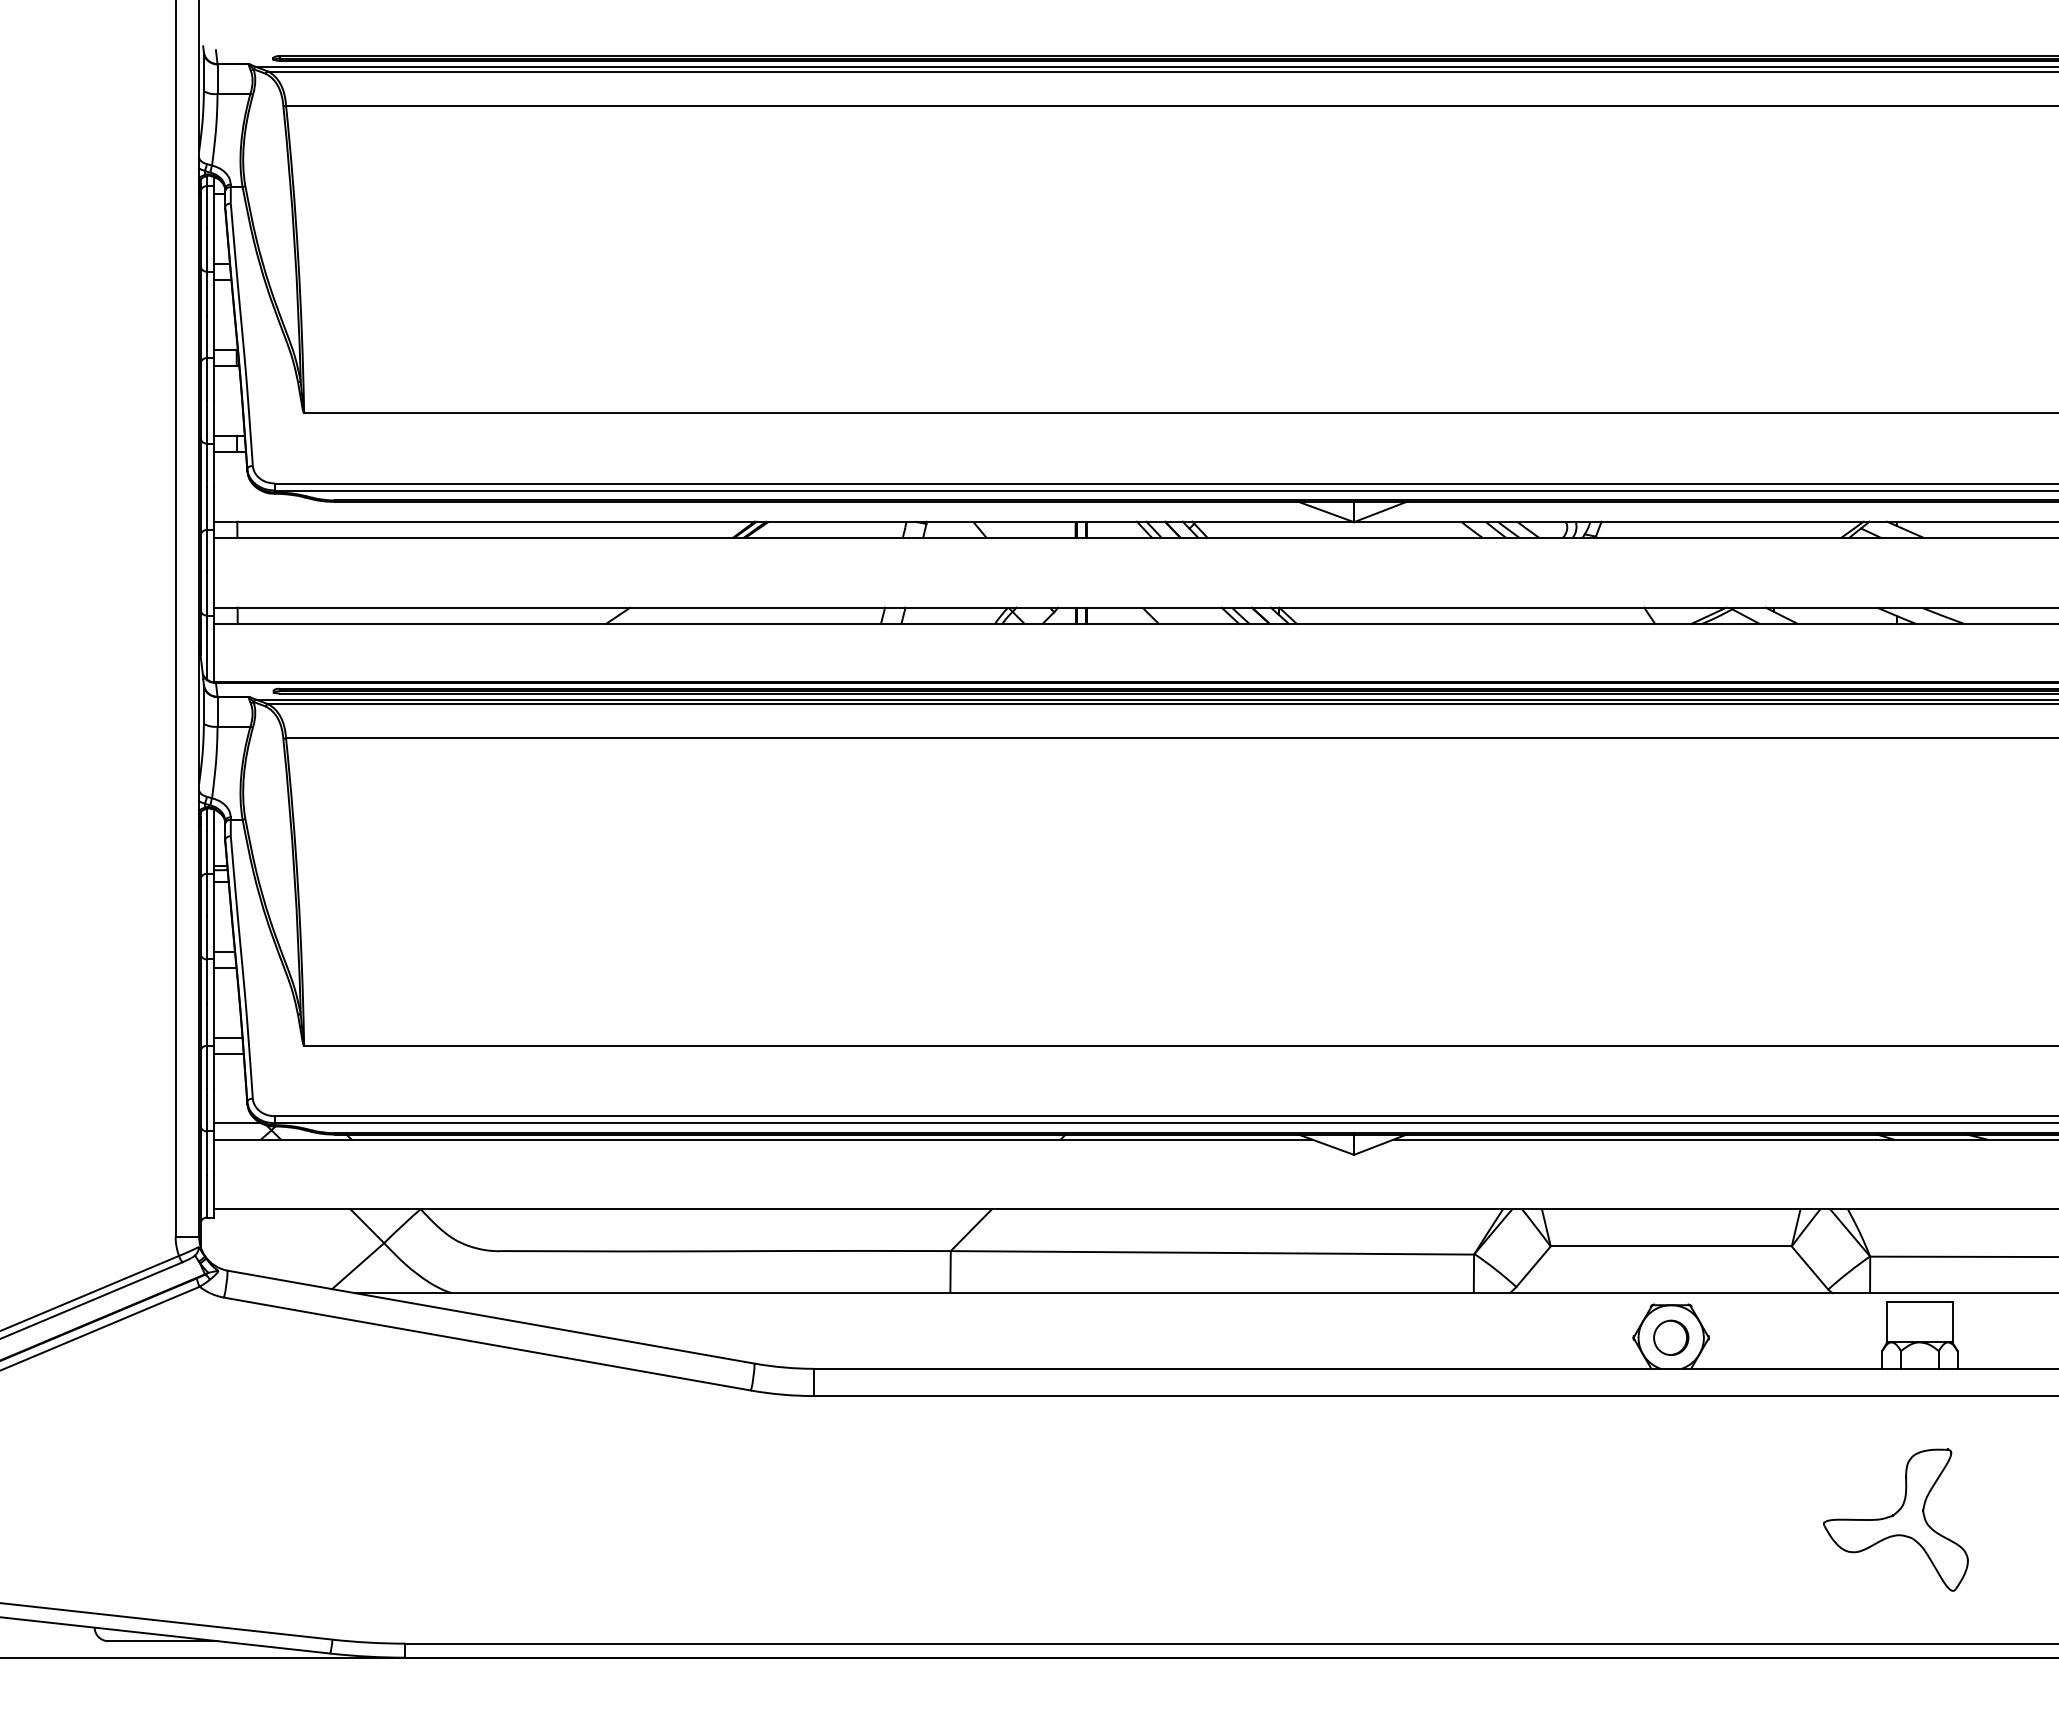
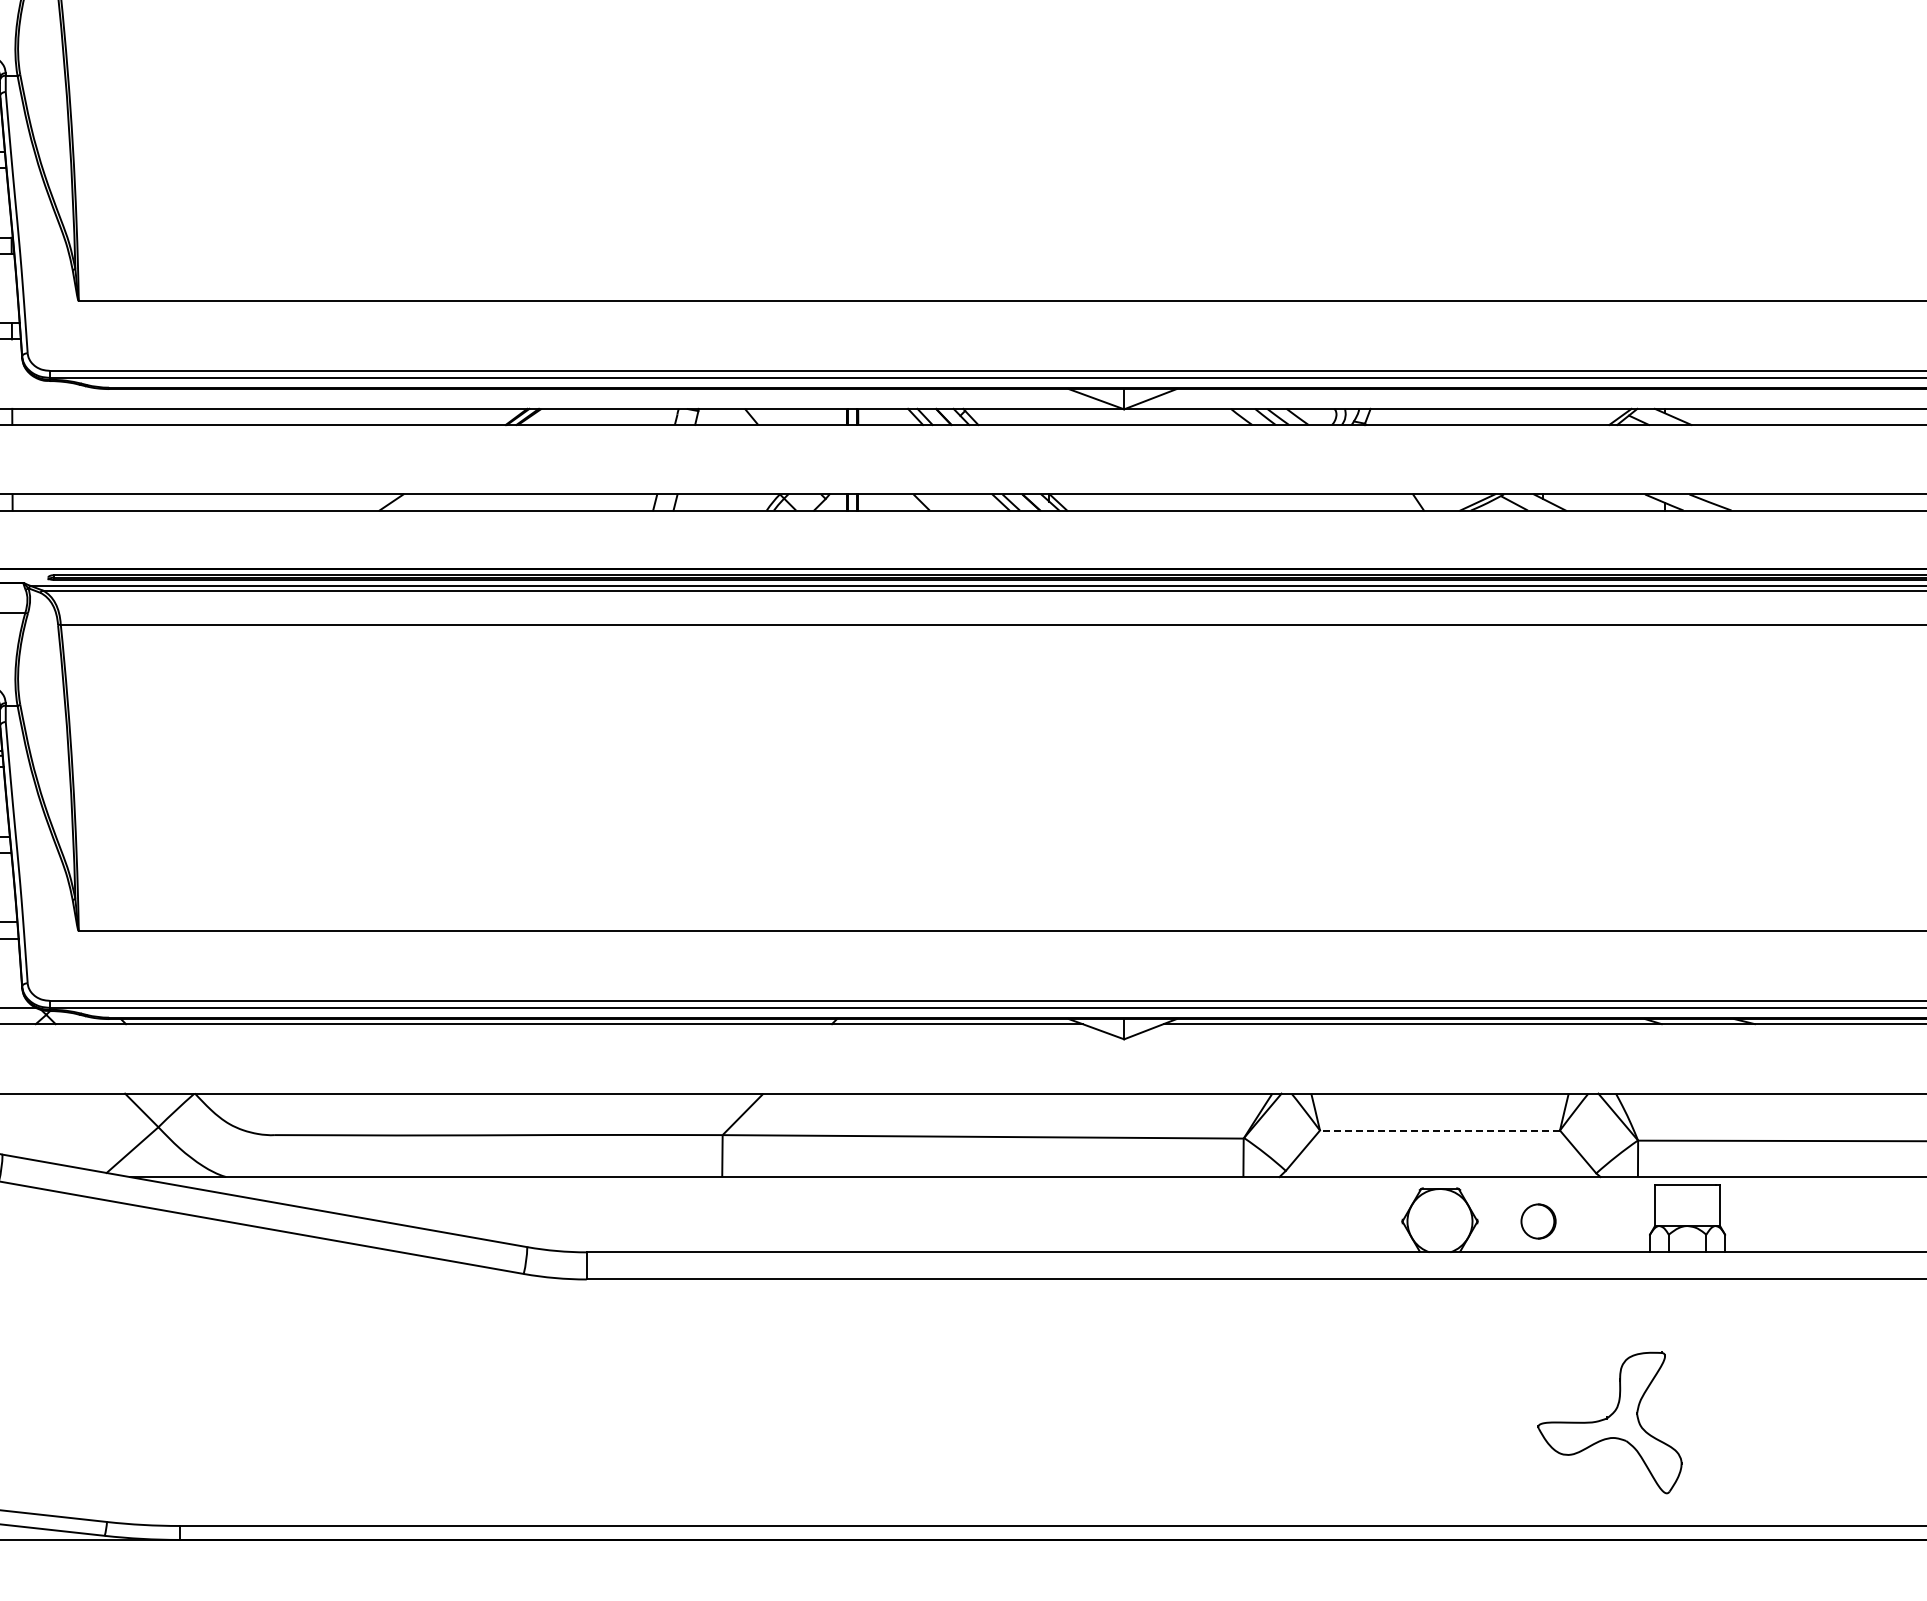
line: (1671, 1246) -> (1440, 1130), solid -> dashed
part: (1671, 1337) -> (1538, 1221), moved
part: (1895, 1519) -> (1609, 1422), moved

